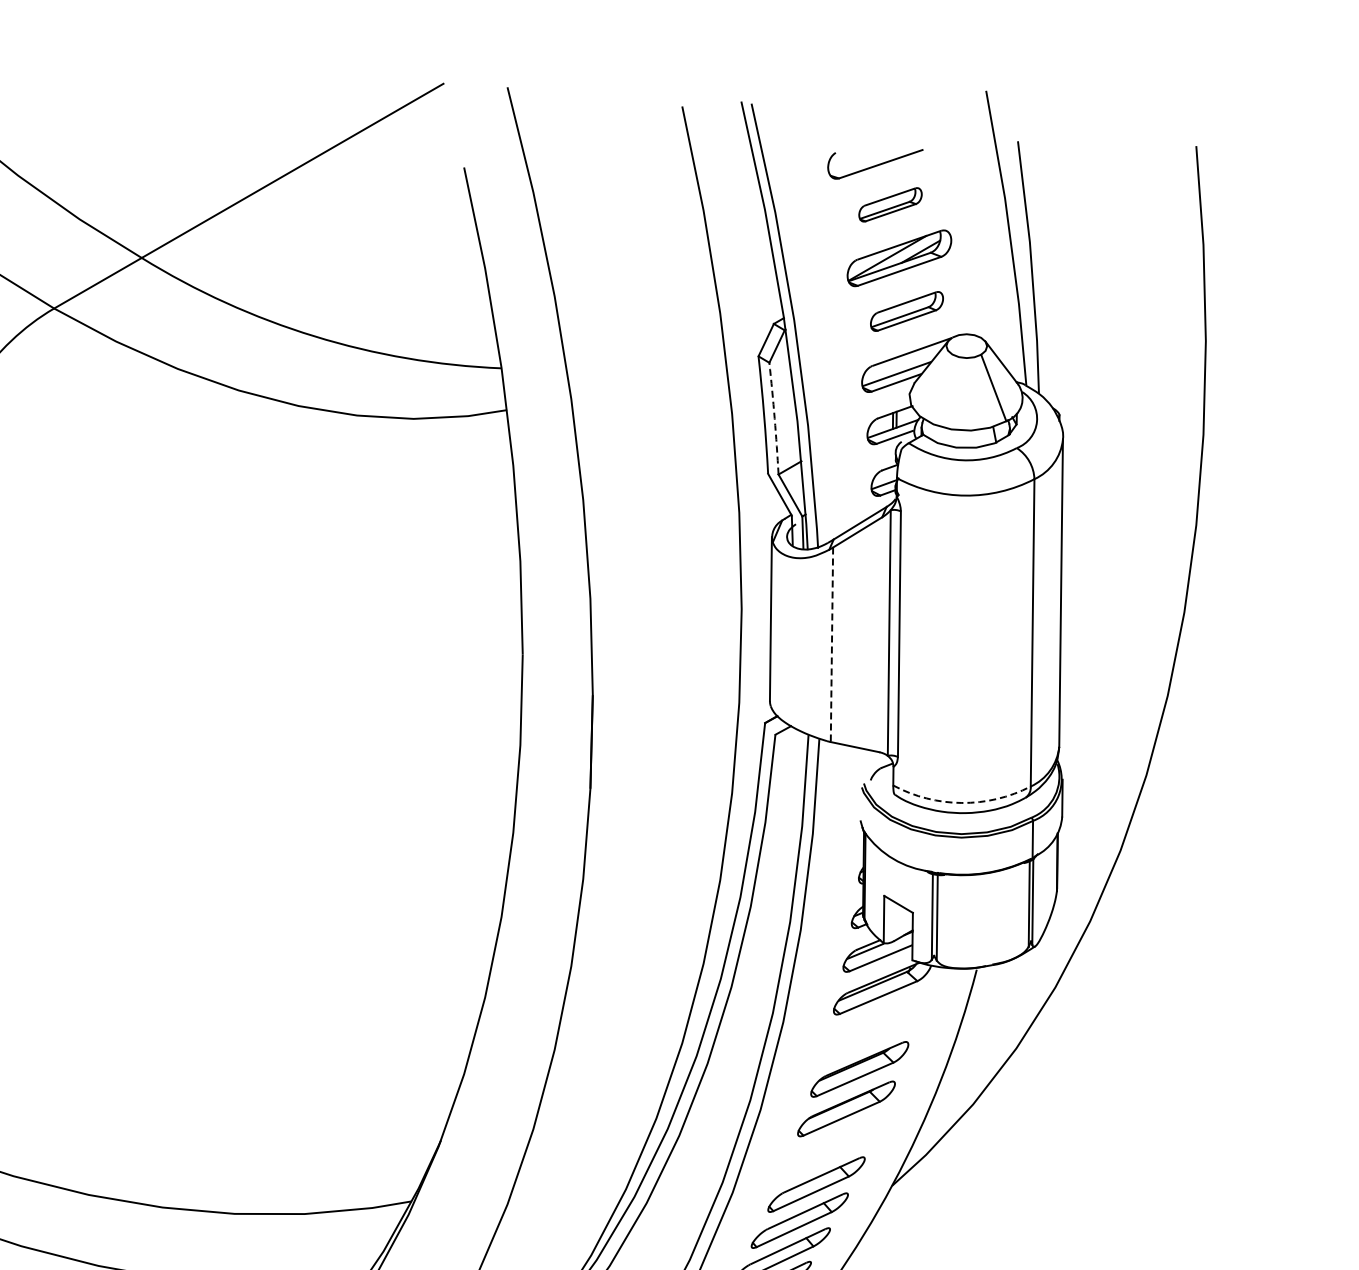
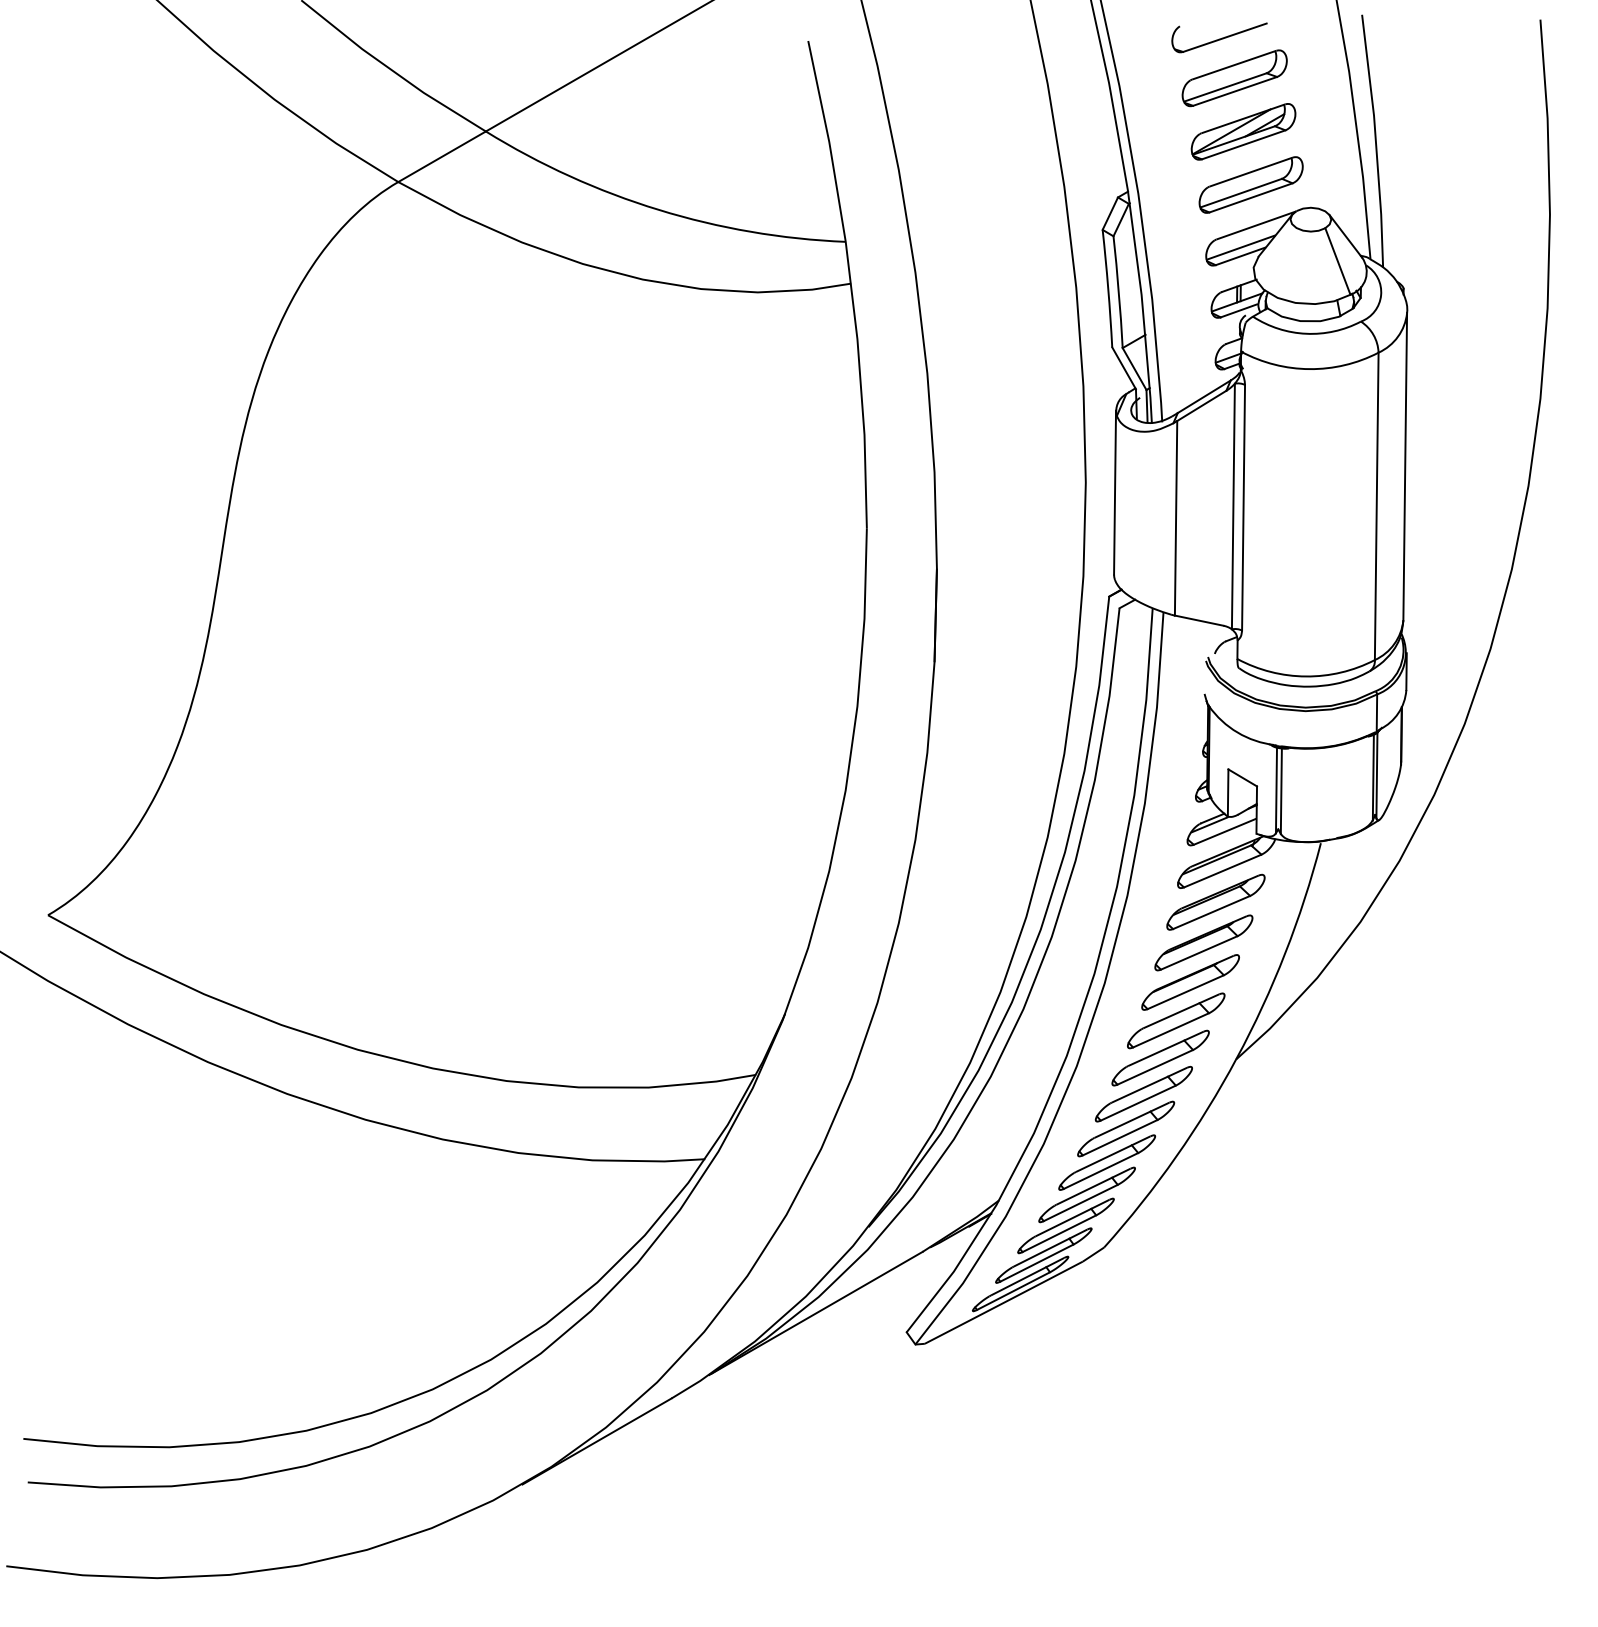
part: (890, 204) -> (1234, 78), size x1.67
part: (906, 310) -> (1250, 184), size x1.43
arc: (774, 418) -> (1118, 292), dashed -> solid
line: (832, 644) -> (1176, 518), dashed -> solid
arc: (962, 802) -> (1306, 676), dashed -> solid
part: (871, 1027) -> (1215, 901), added
part: (832, 1146) -> (1176, 1020), added

